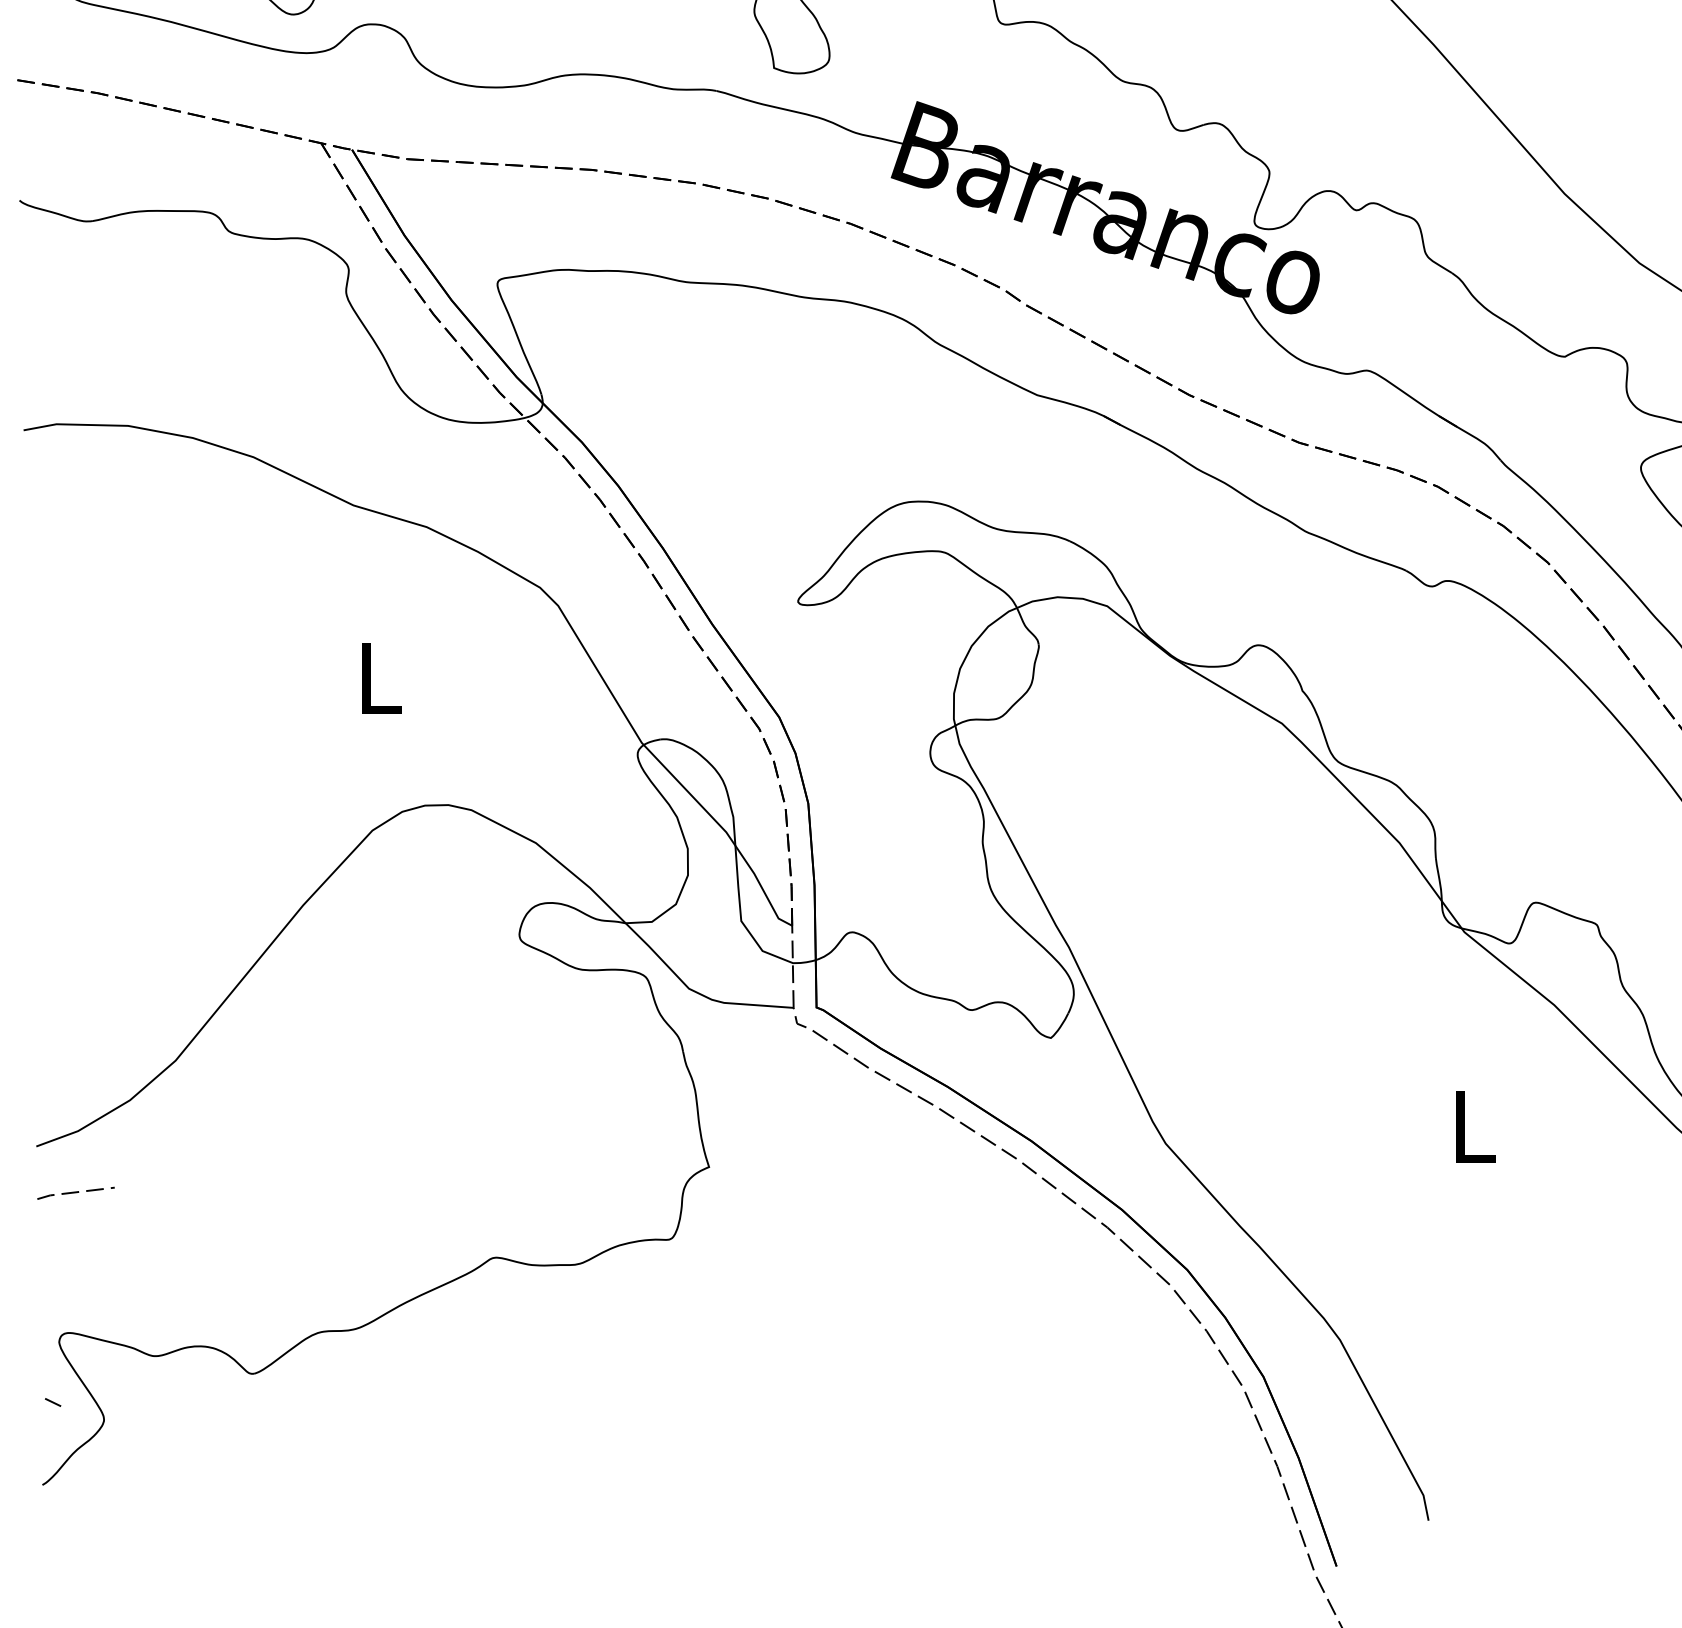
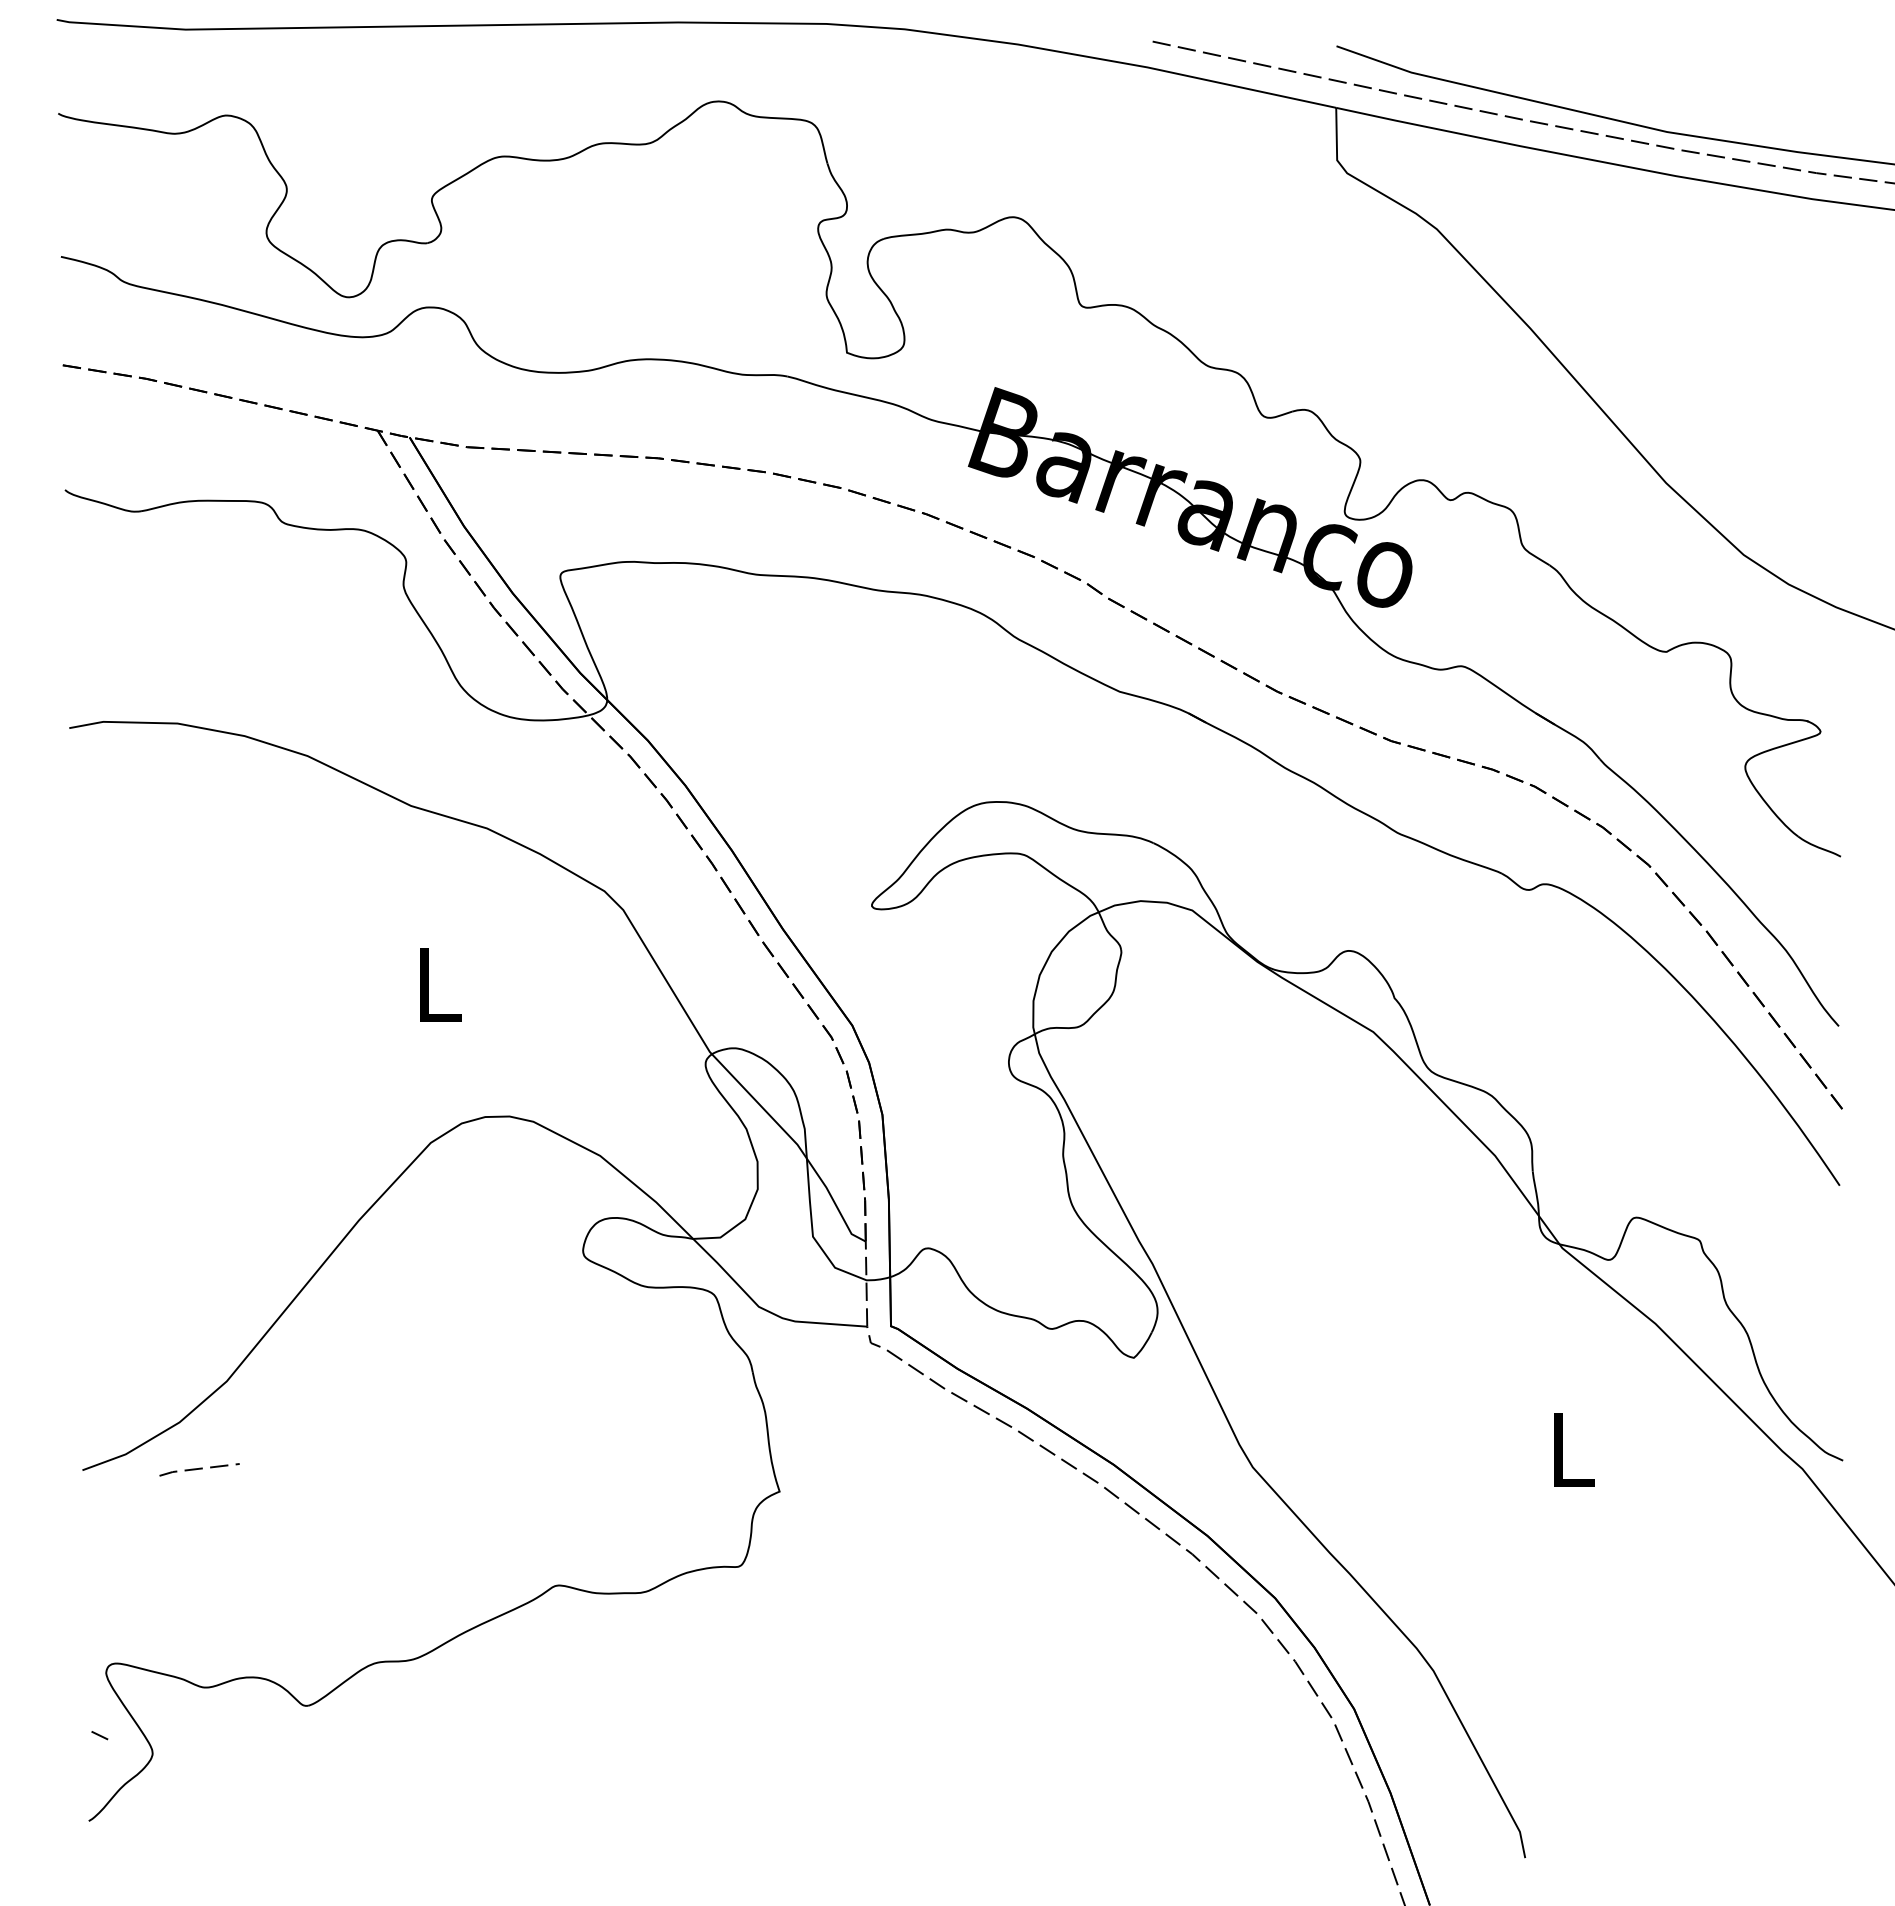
line: (75, 1193) -> (199, 1469), moved

